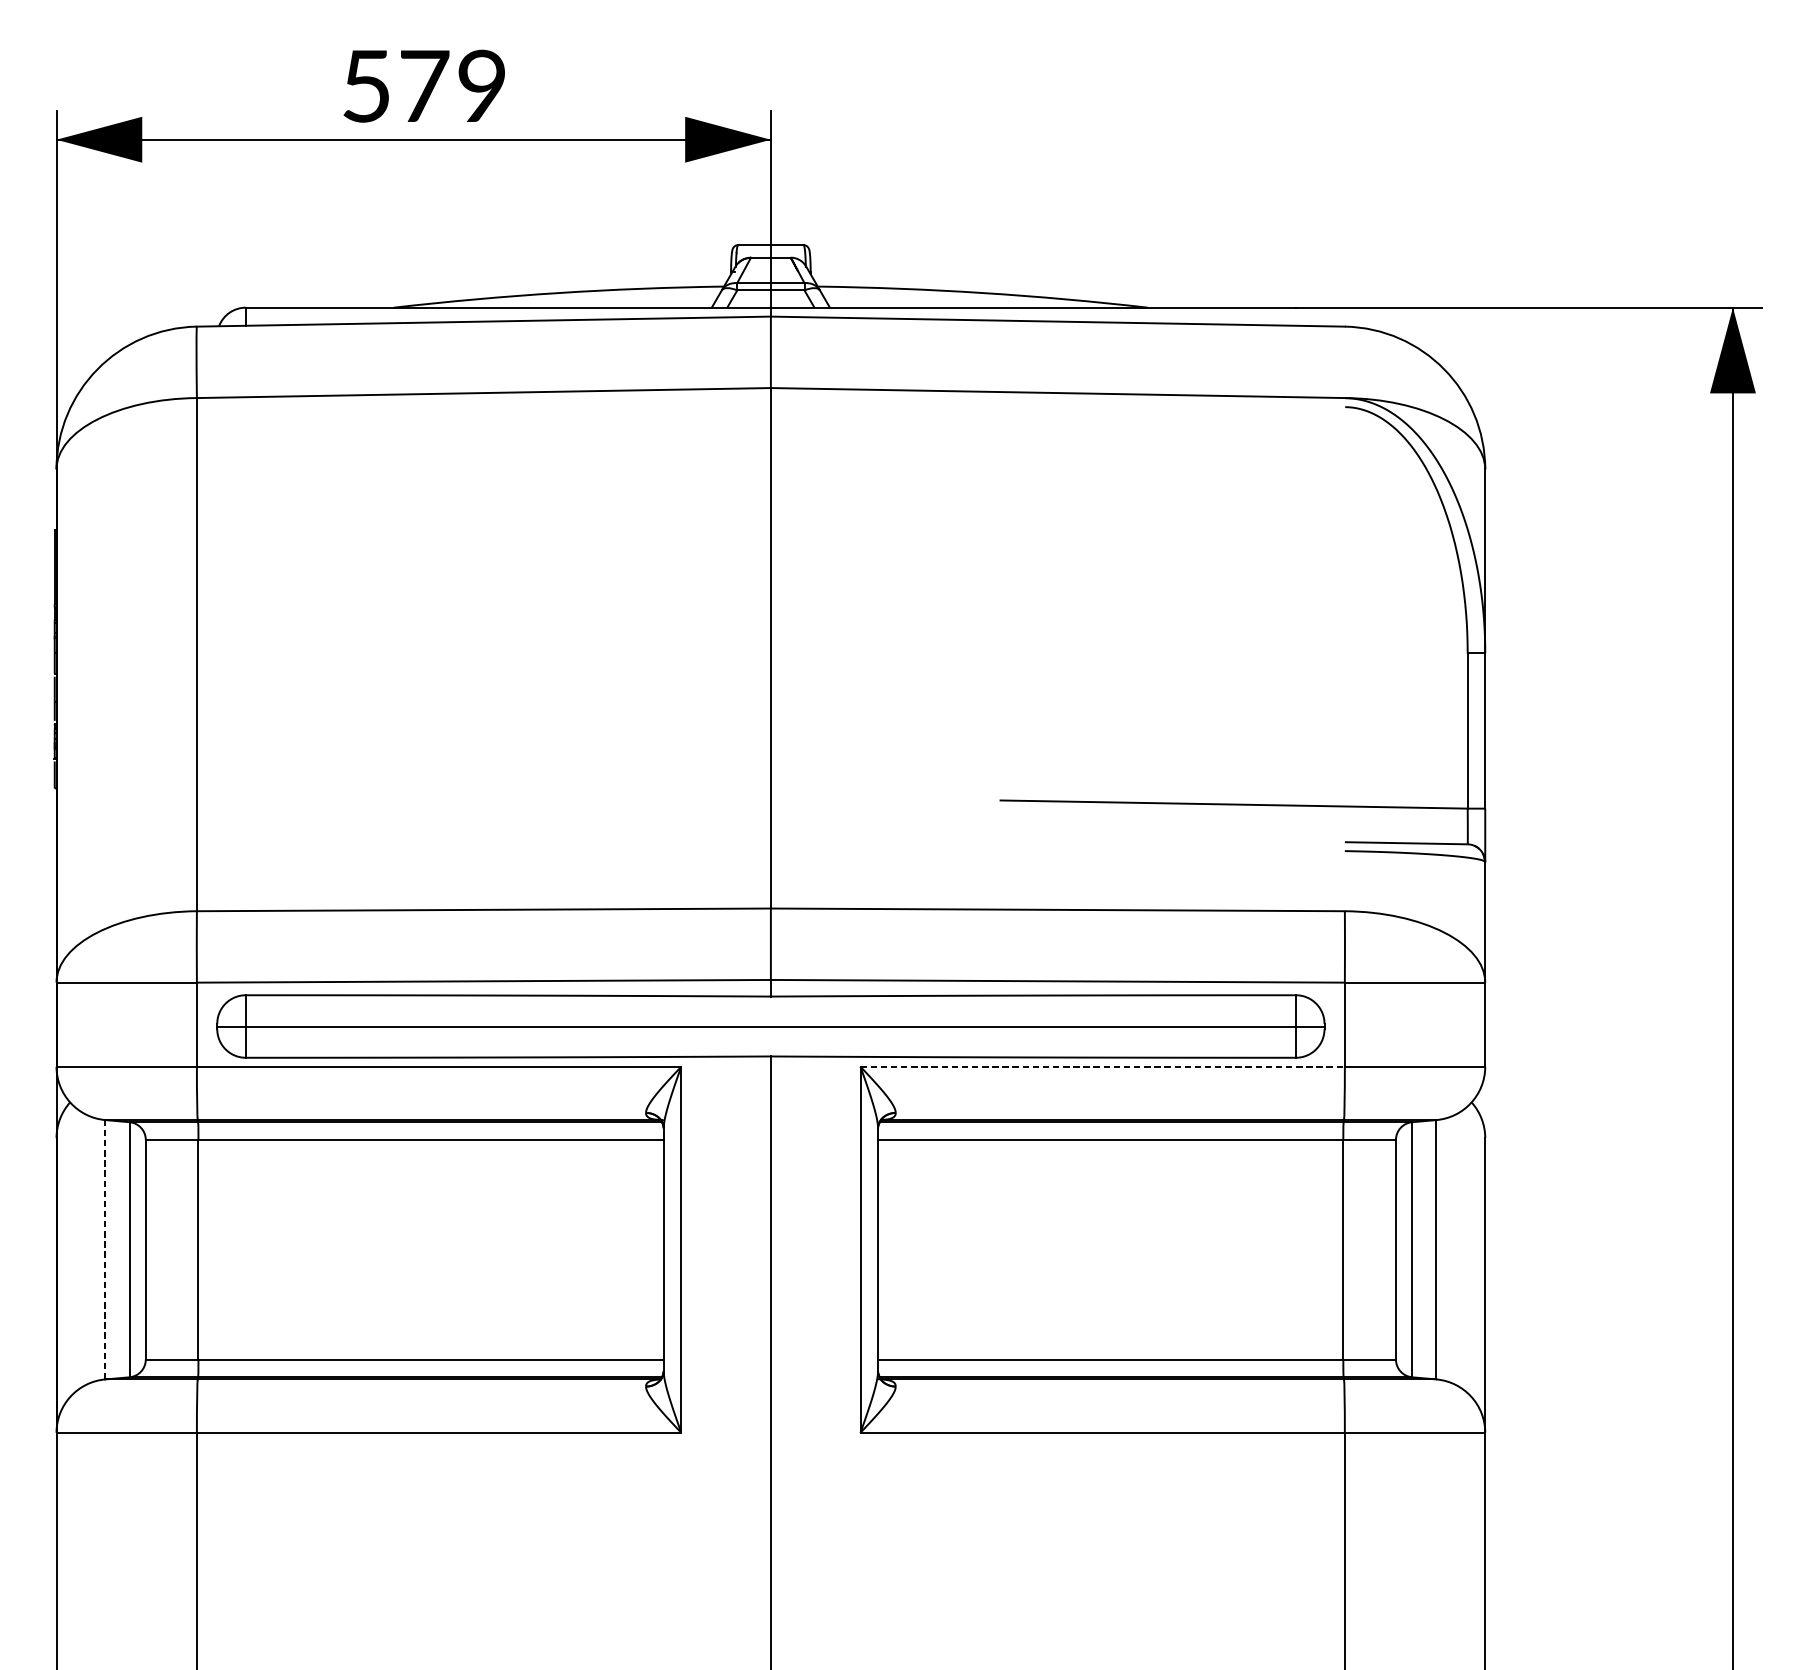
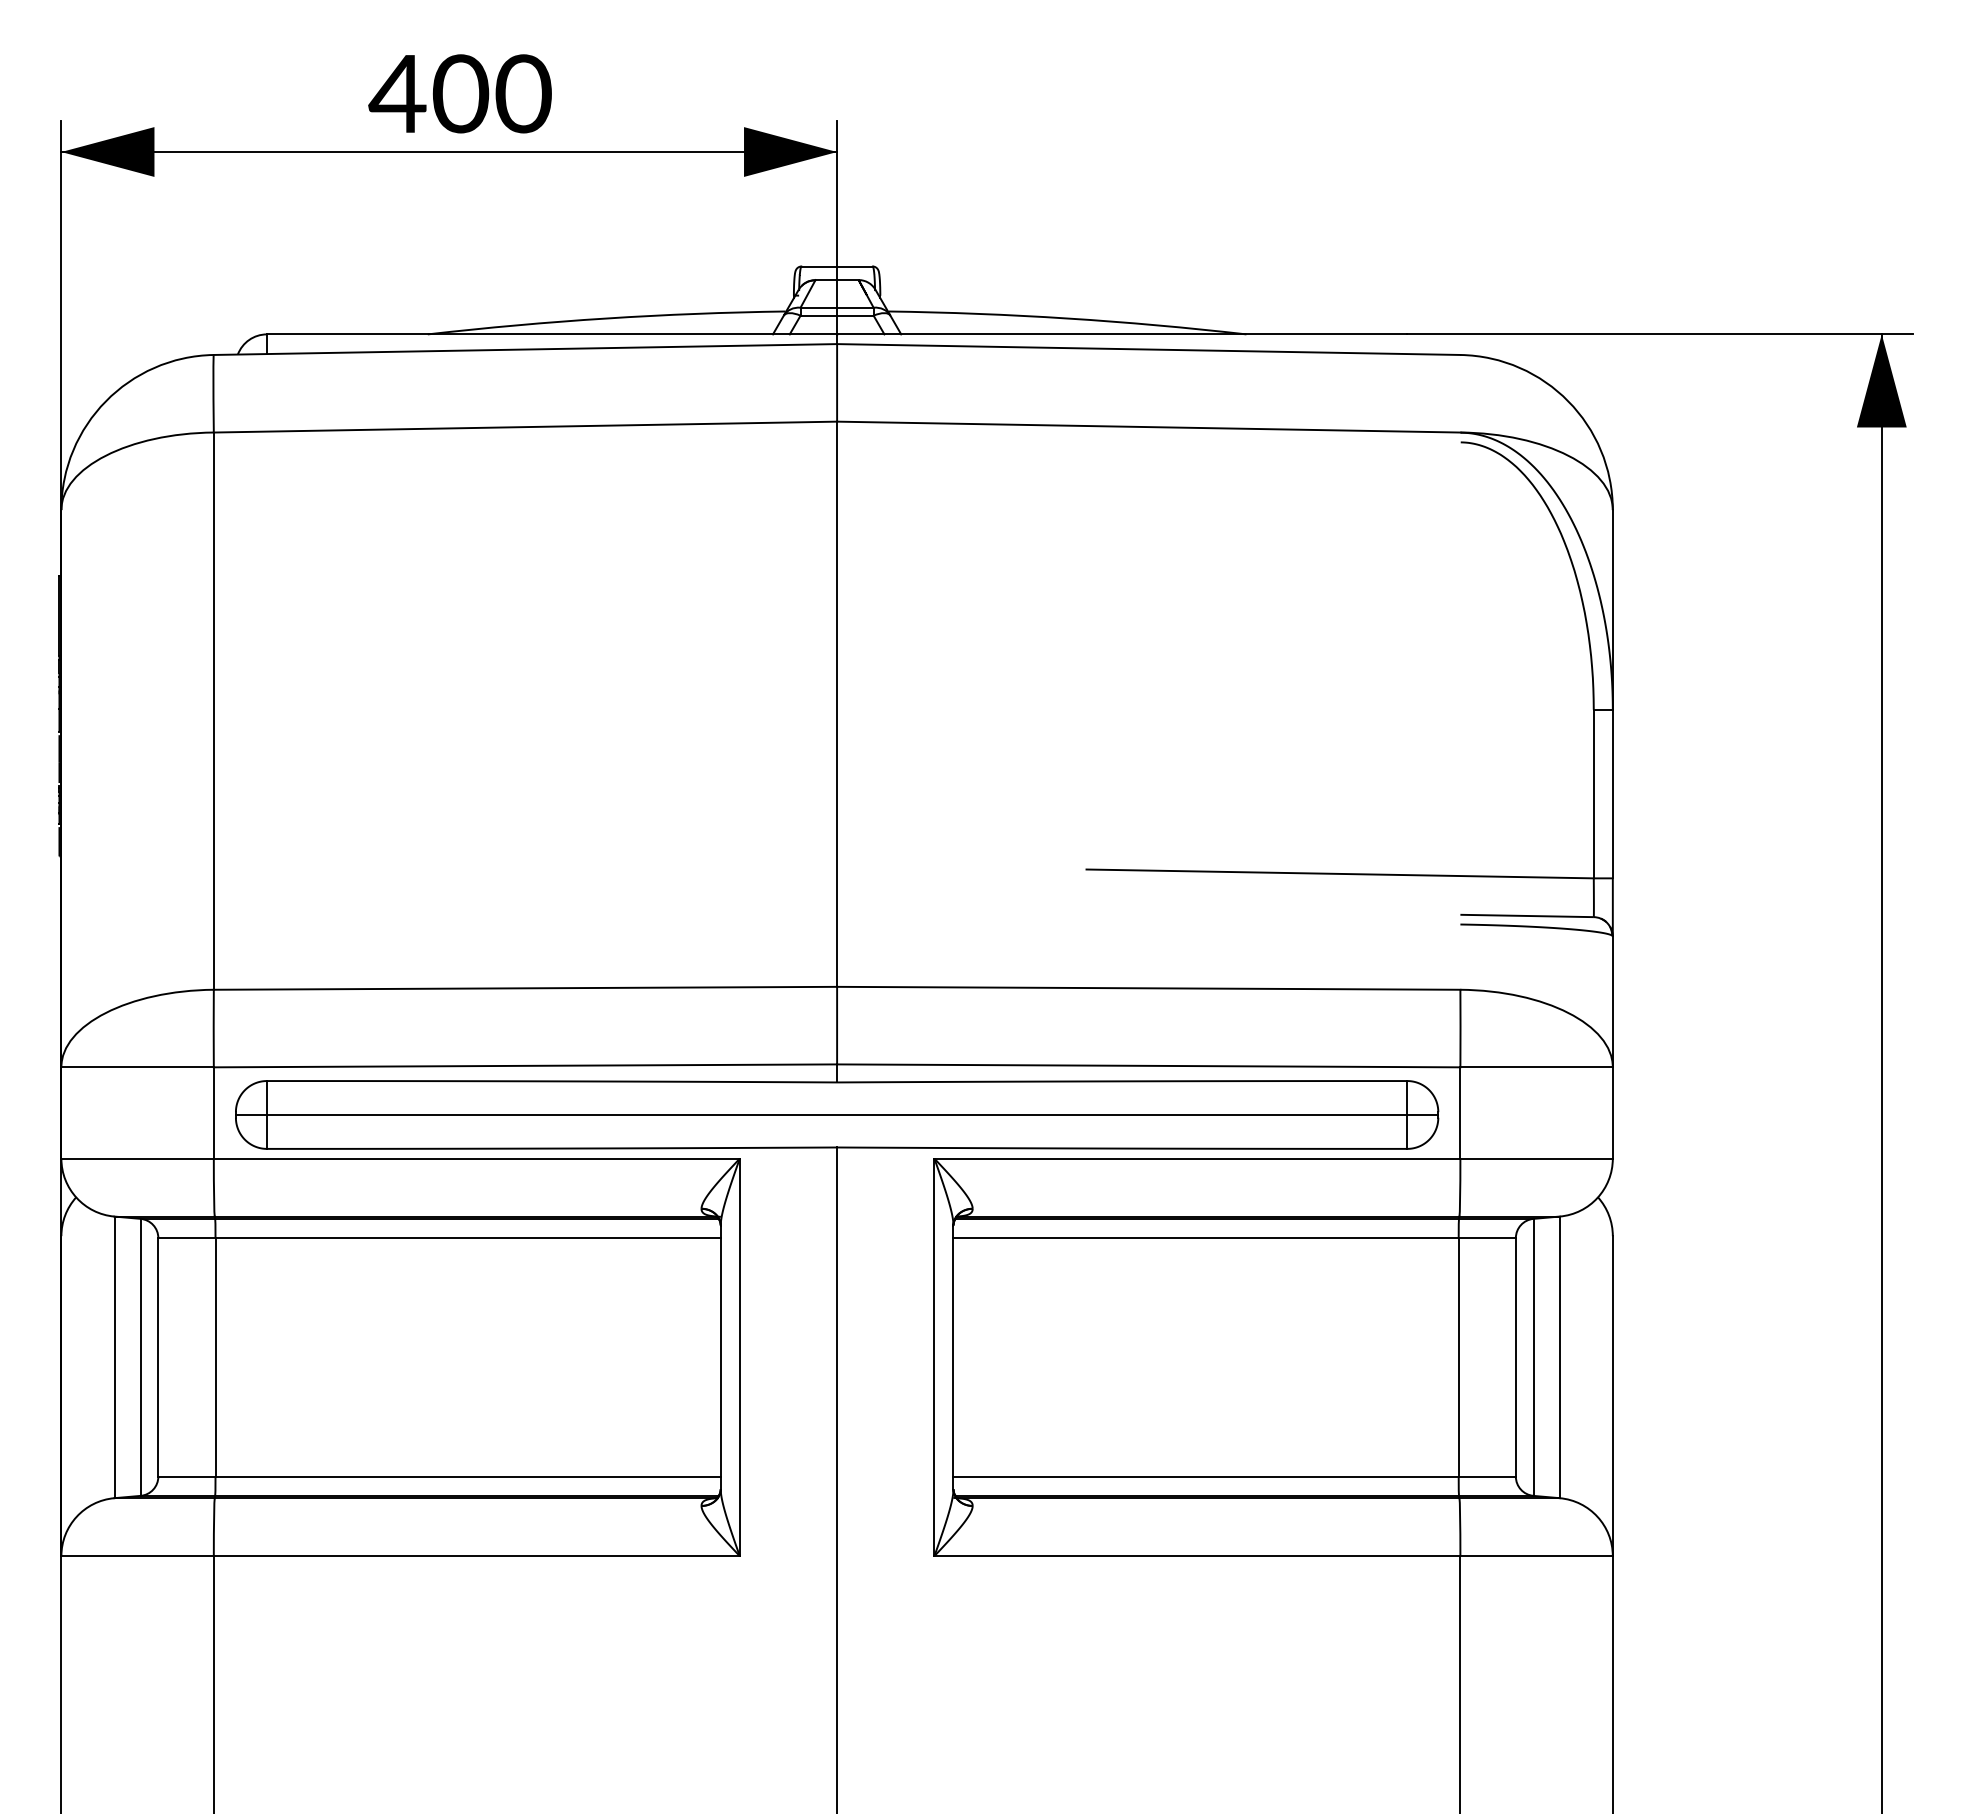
text: (423, 85) -> (459, 93), 579 -> 400
line: (1102, 1066) -> (1197, 1158), dashed -> solid
line: (105, 1249) -> (114, 1357), dashed -> solid

